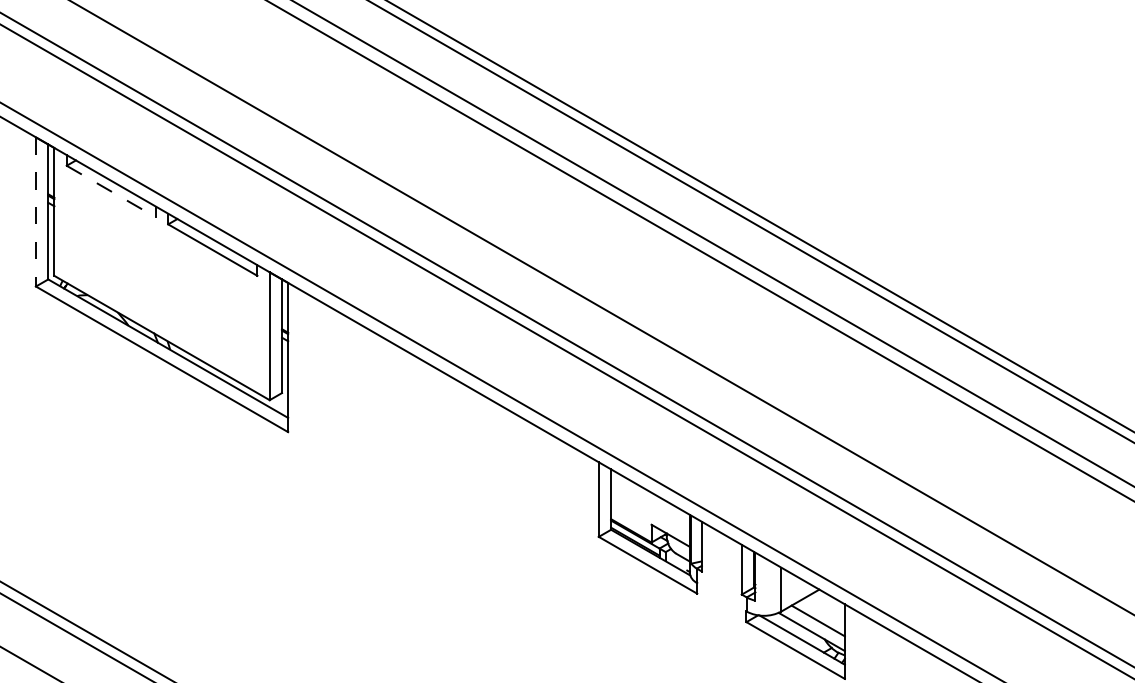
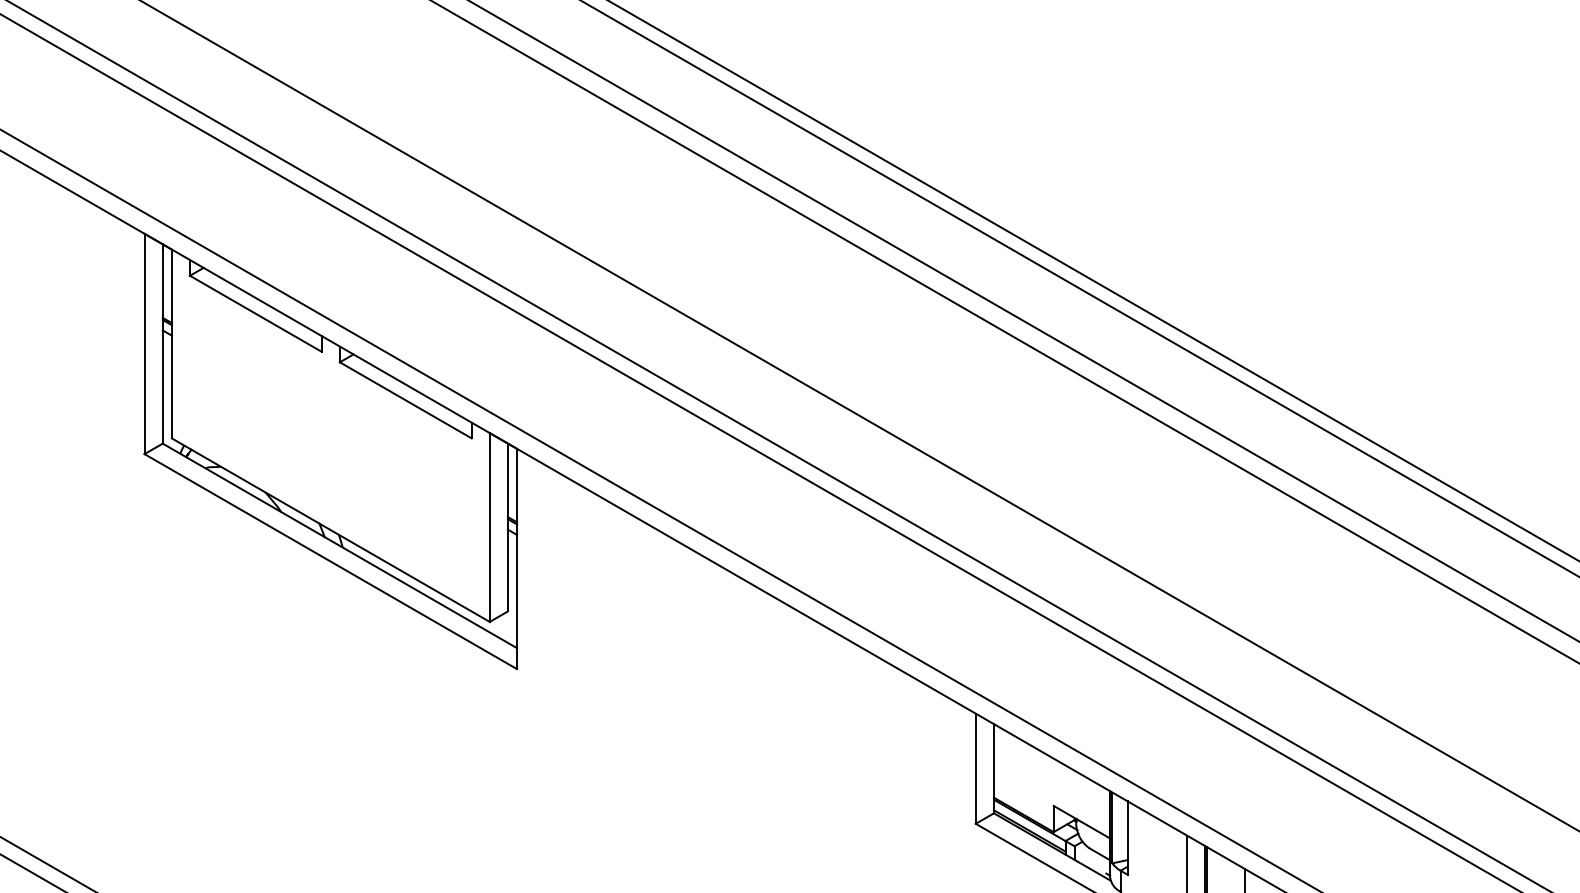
line: (111, 191) -> (256, 313), dashed -> solid
line: (35, 211) -> (143, 343), dashed -> solid

